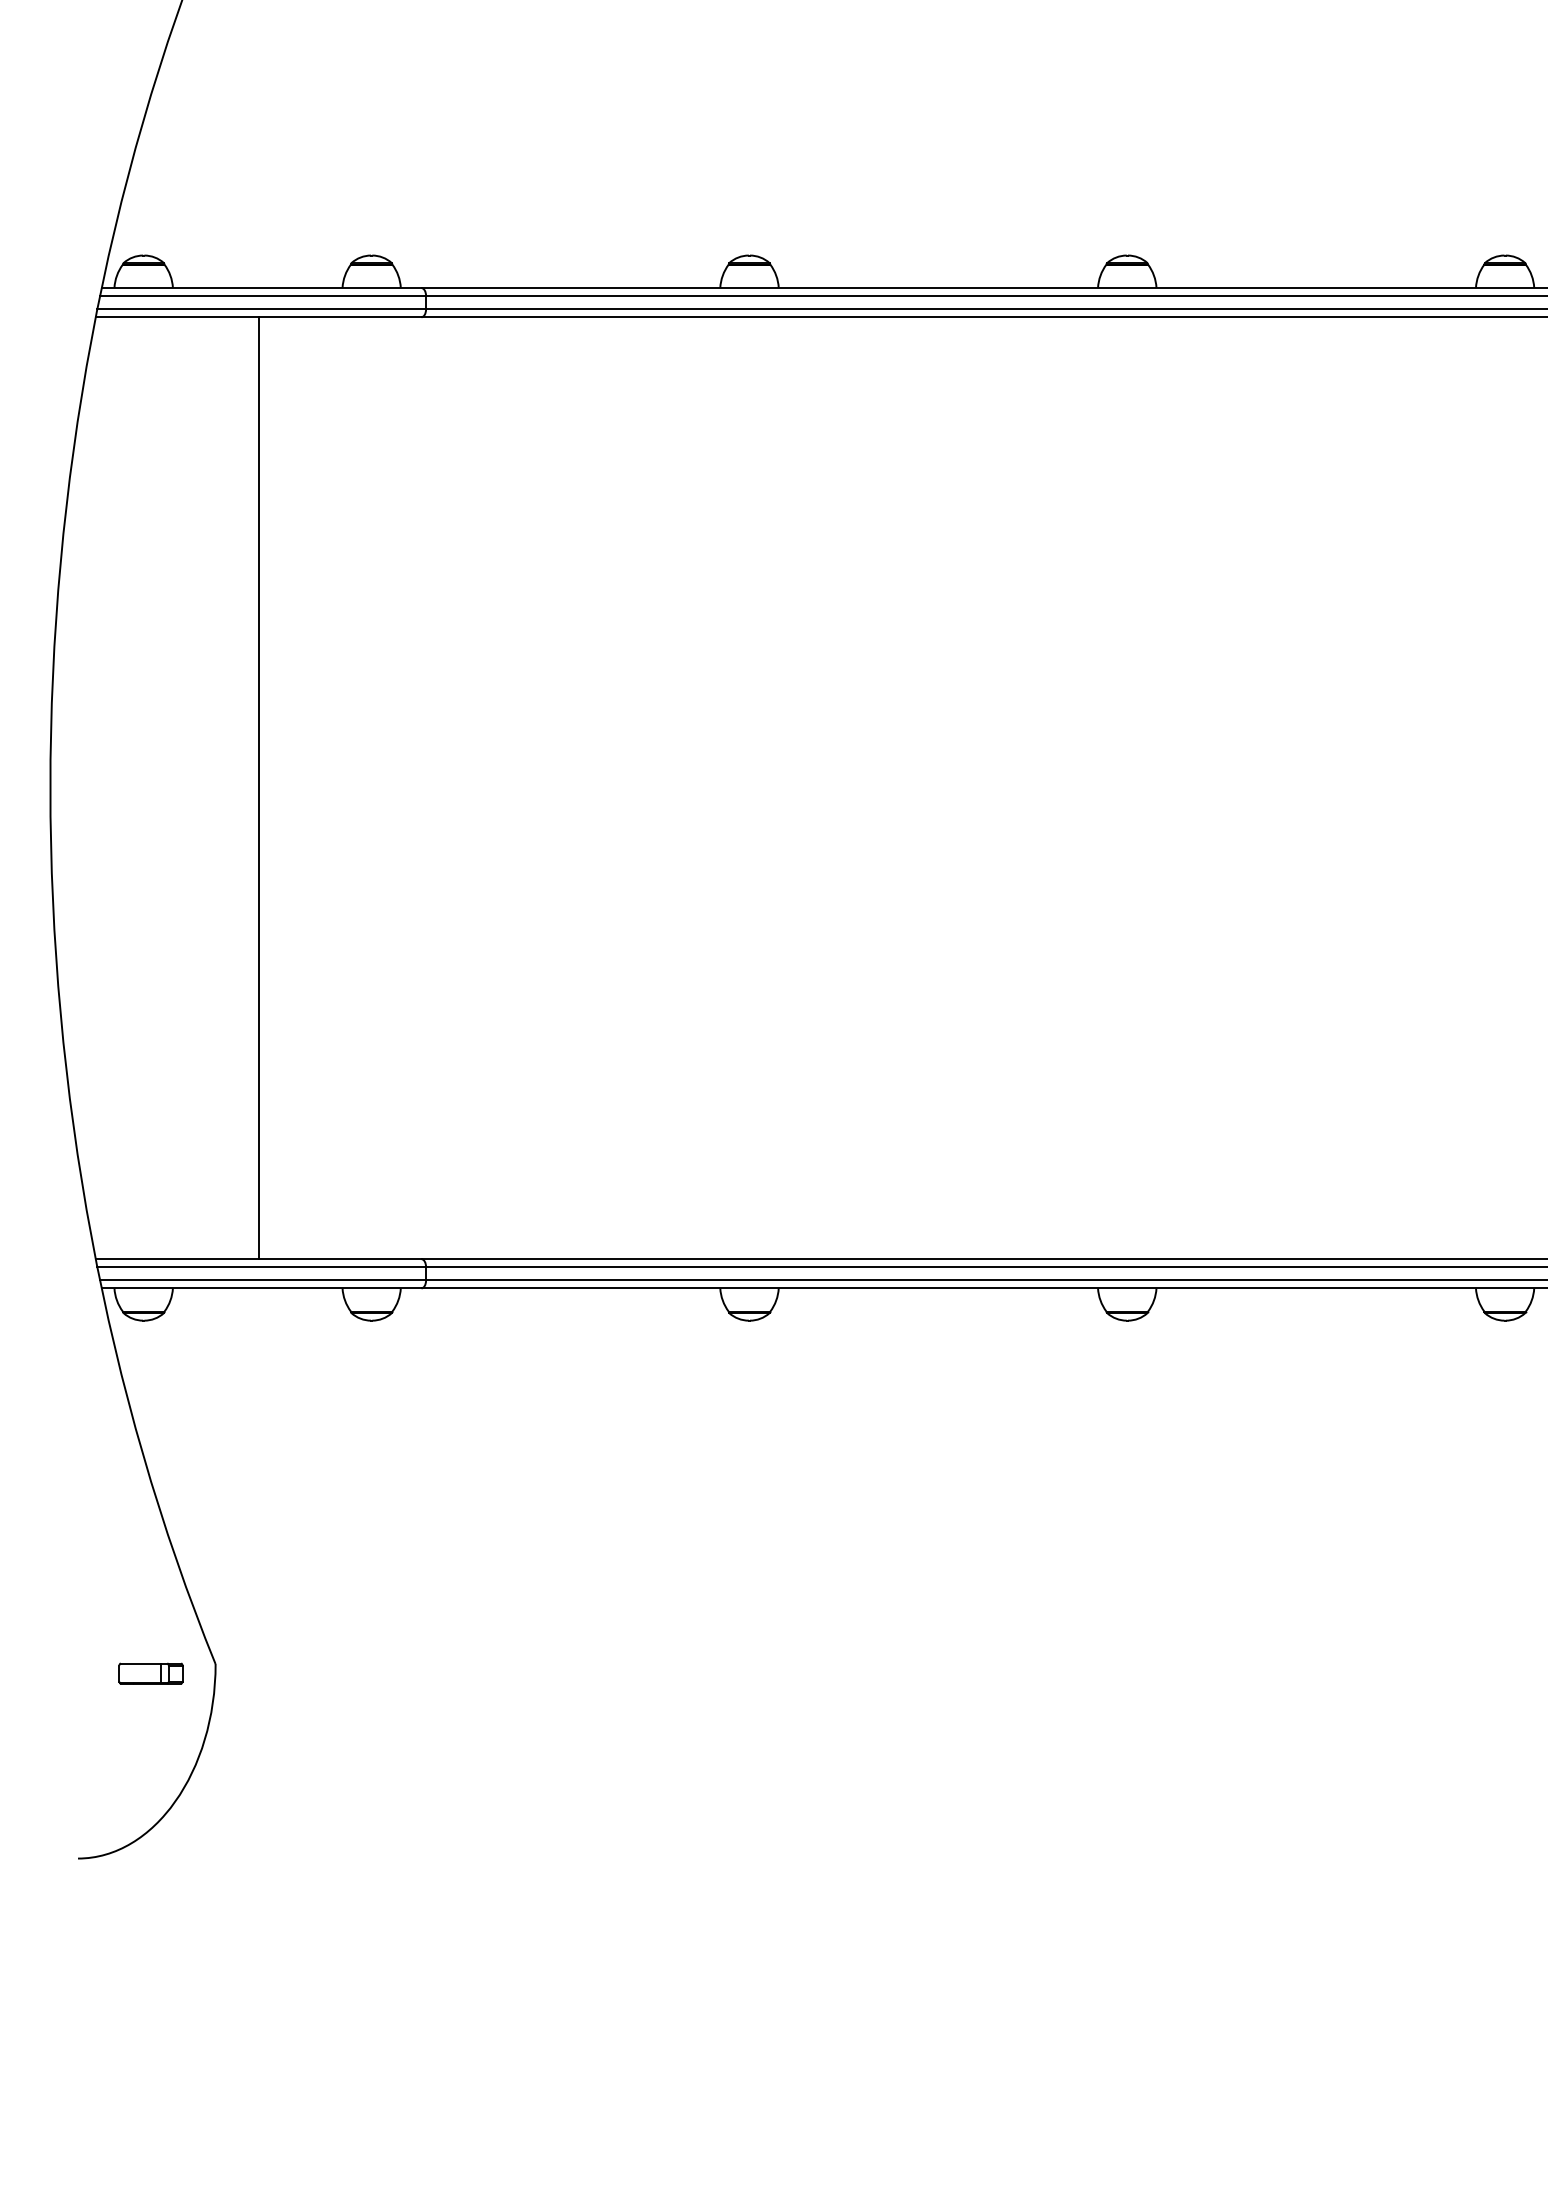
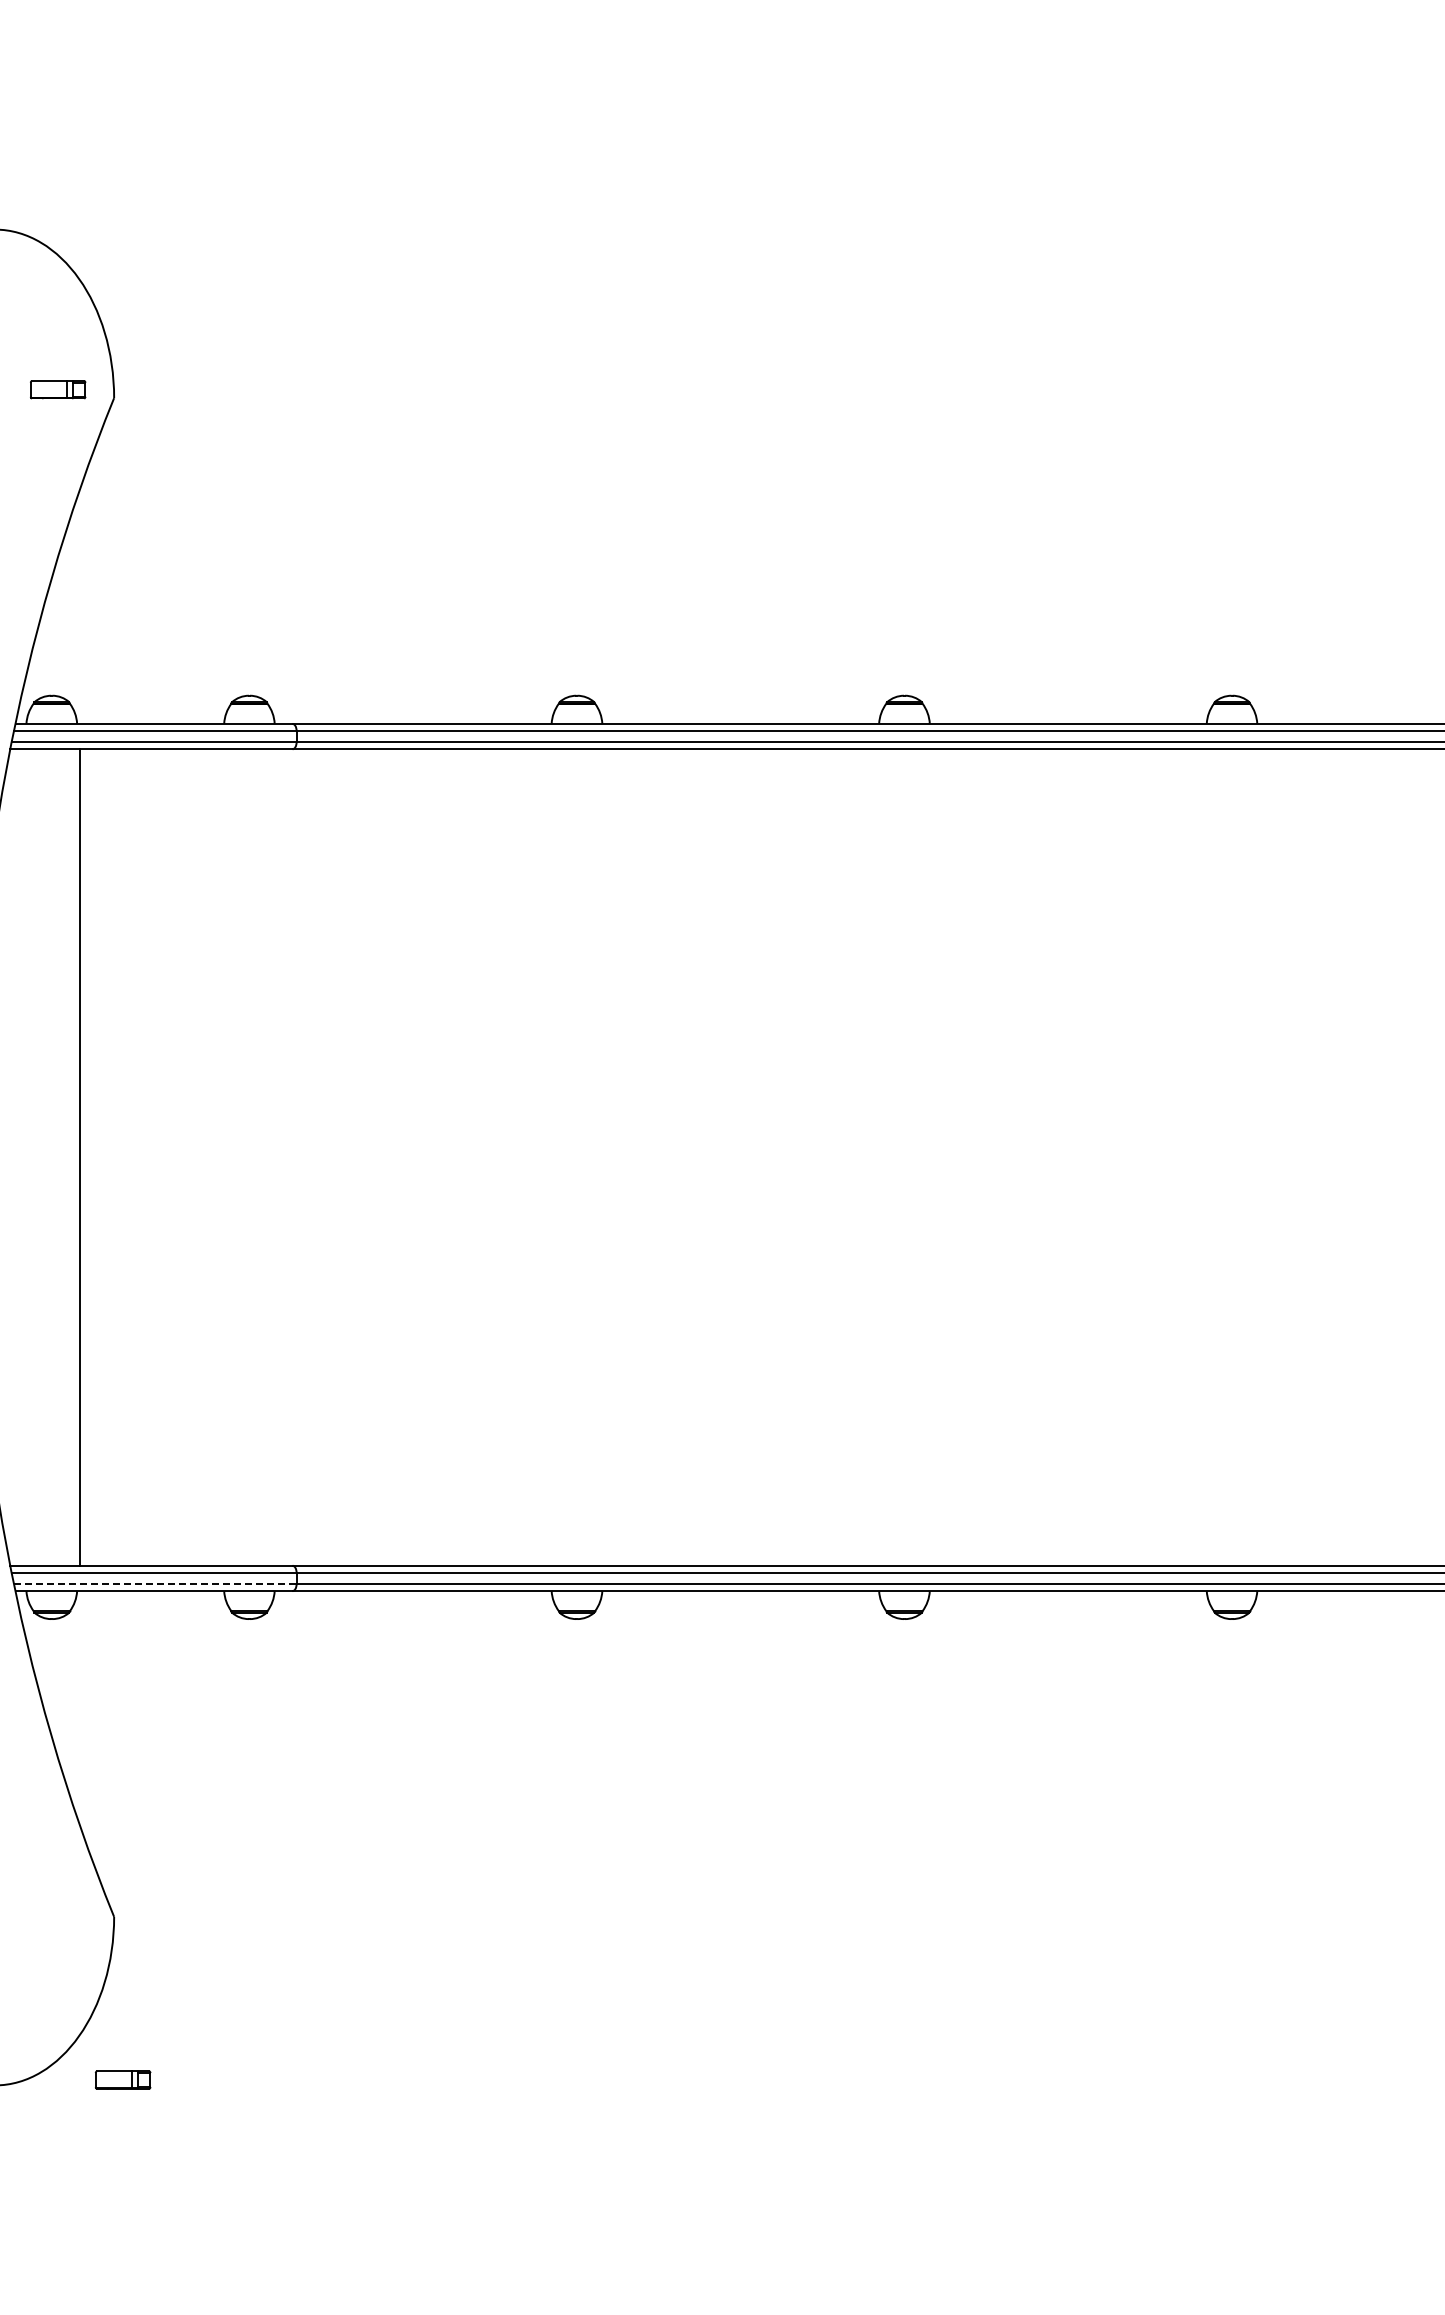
line: (258, 788) -> (80, 1157), moved
line: (263, 1280) -> (155, 1584), solid -> dashed
part: (150, 1672) -> (122, 2079), moved

